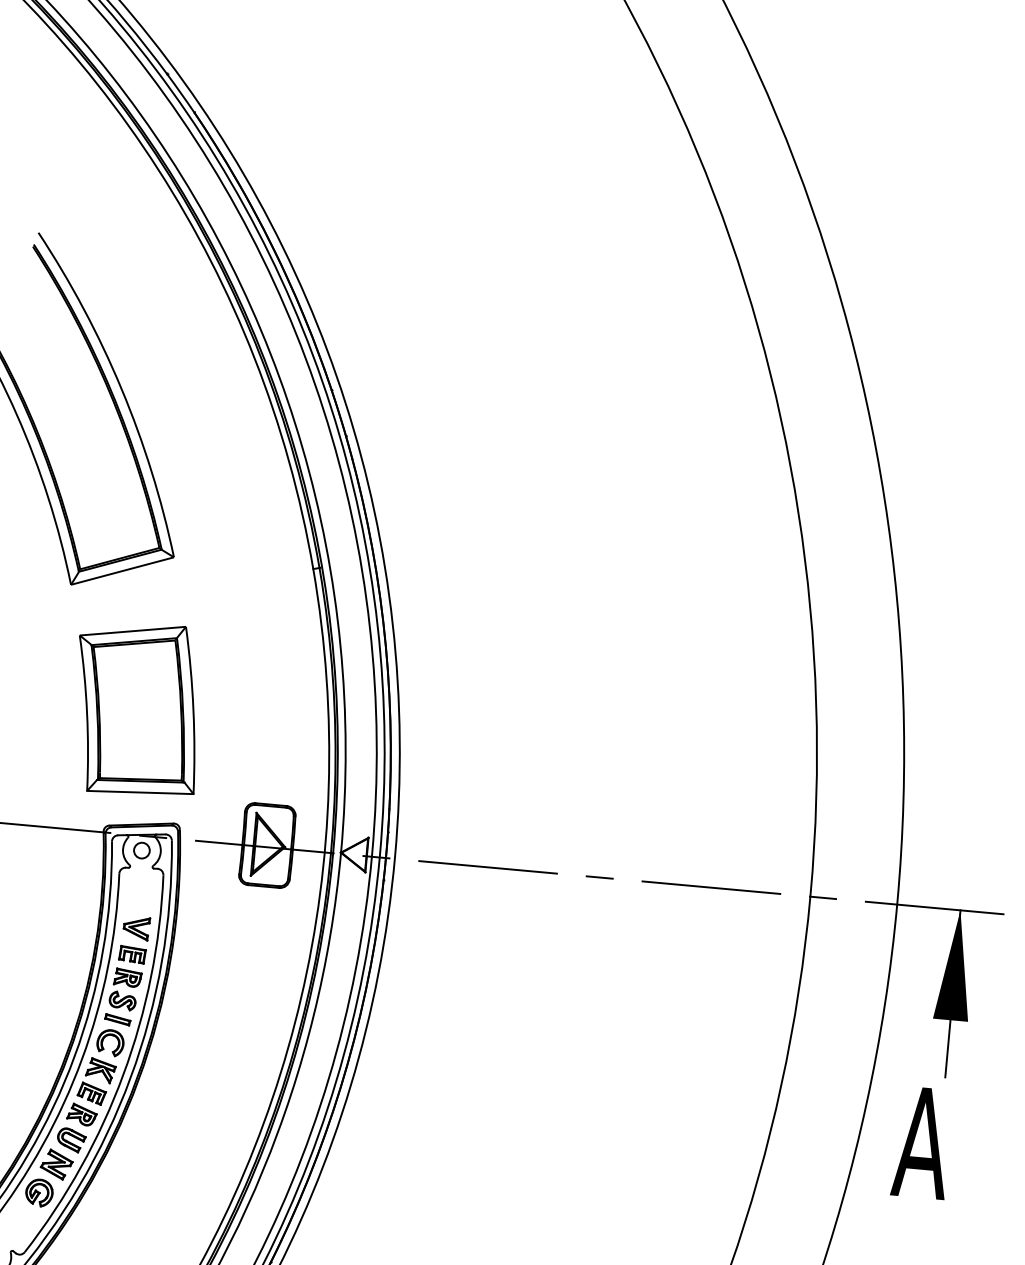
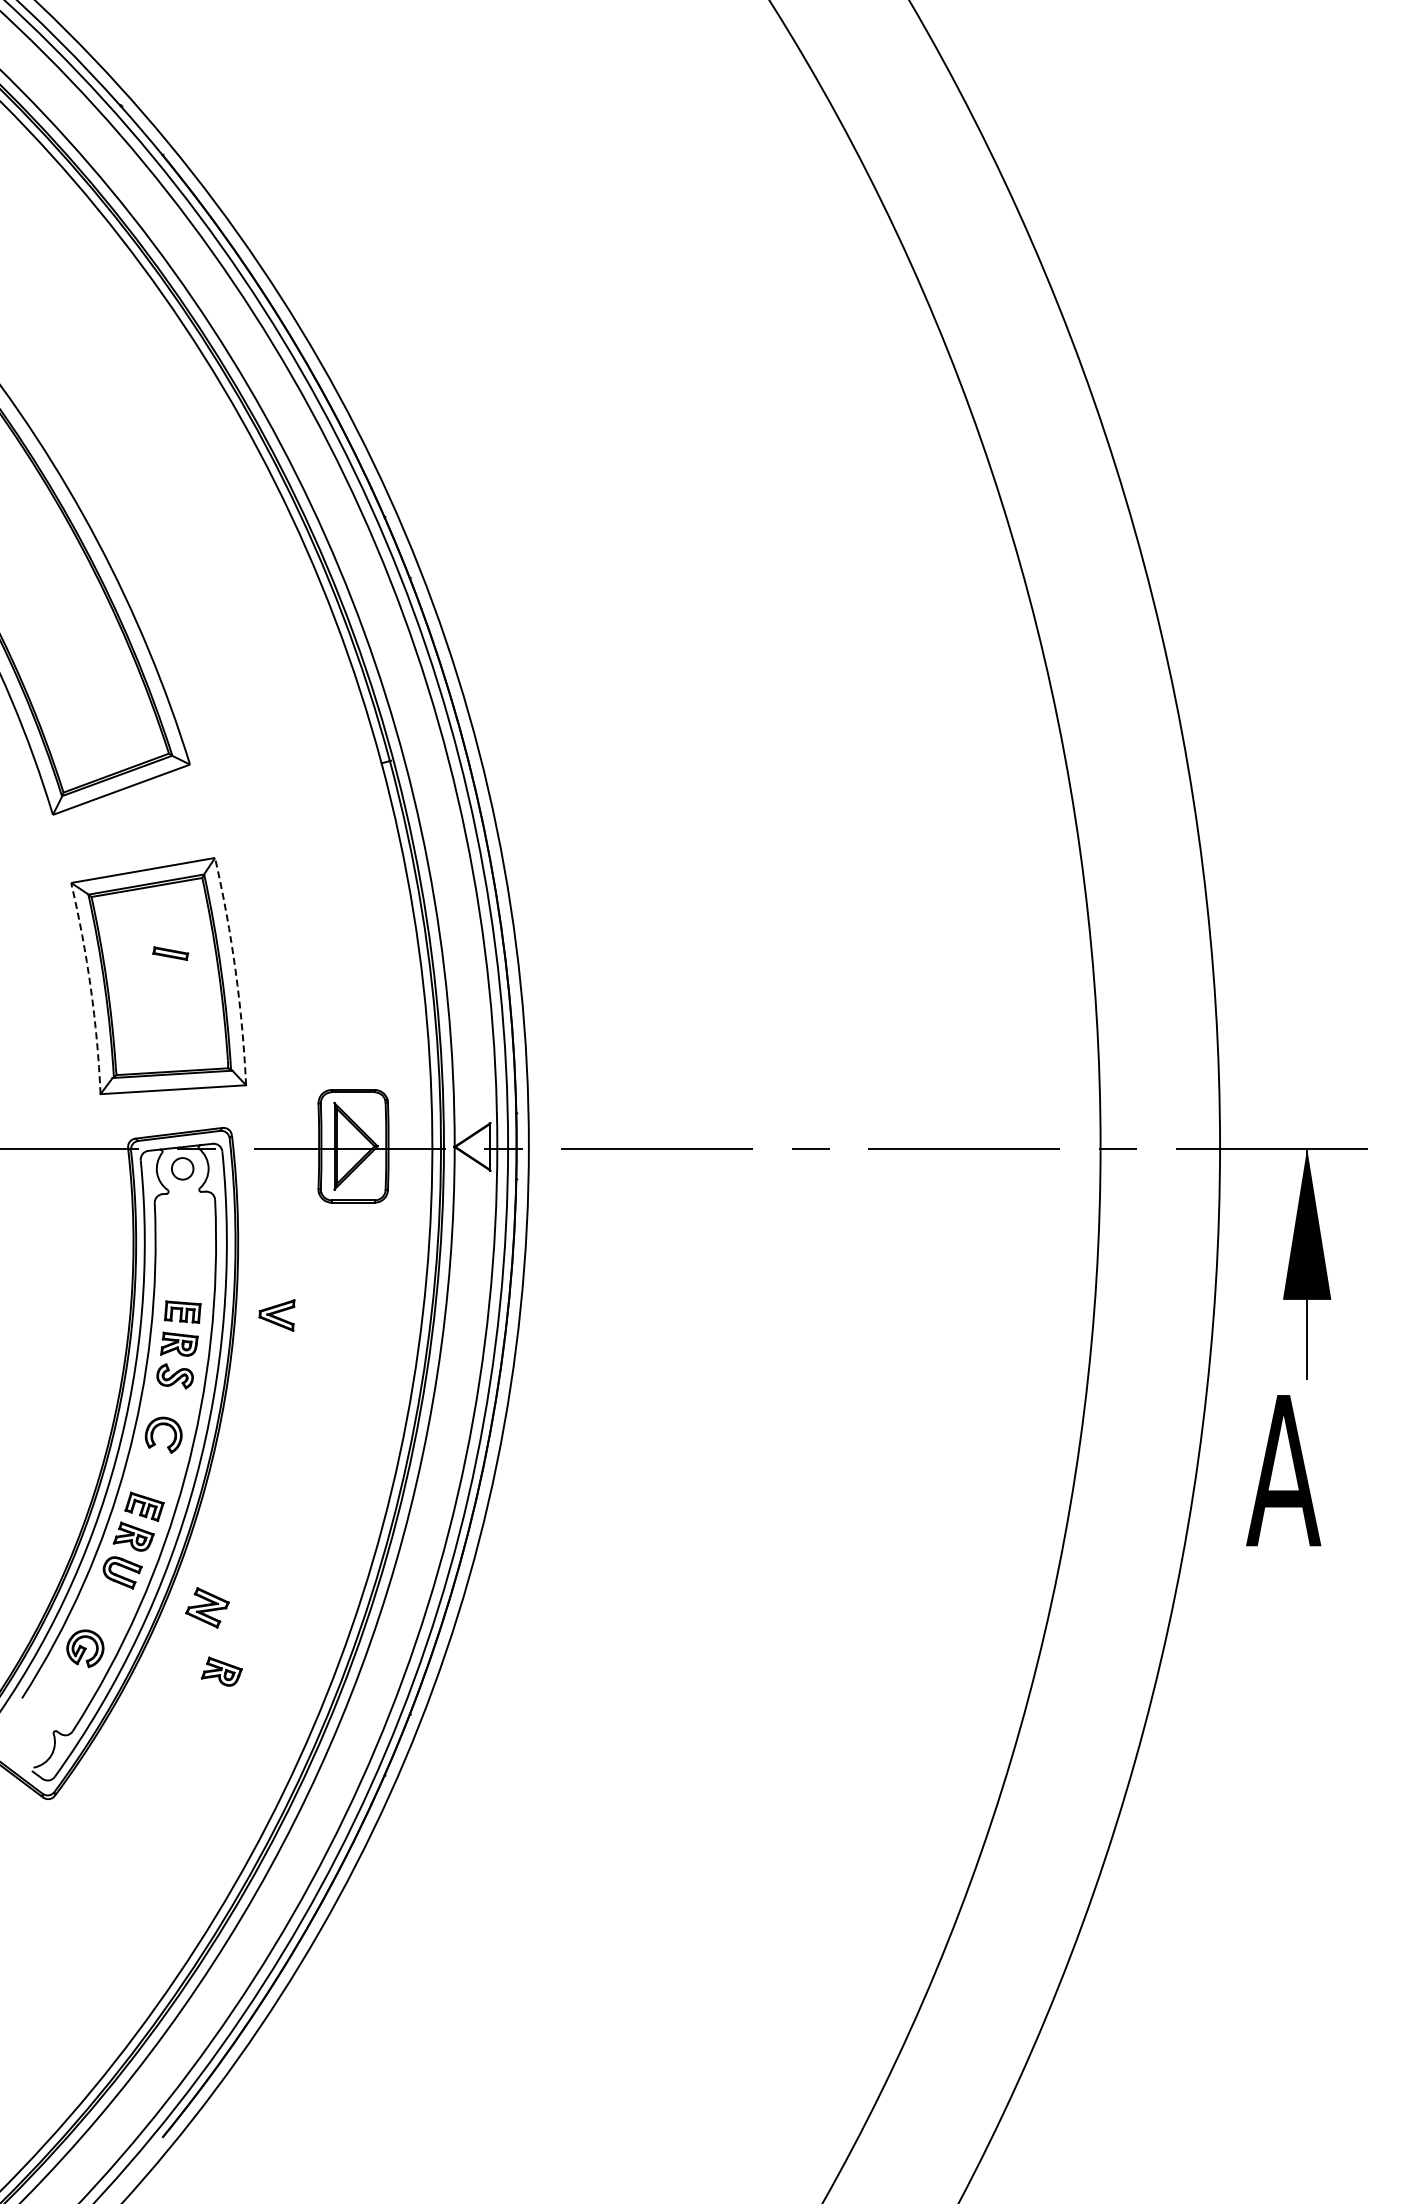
arc: (193, 709) -> (235, 970), solid -> dashed
arc: (86, 712) -> (90, 987), solid -> dashed
part: (136, 928) -> (276, 1315), moved
part: (117, 1019) -> (170, 953), moved
part: (100, 1070) -> (153, 1474), removed
part: (56, 1164) -> (207, 1607), moved
part: (136, 1218) -> (221, 1671), added

